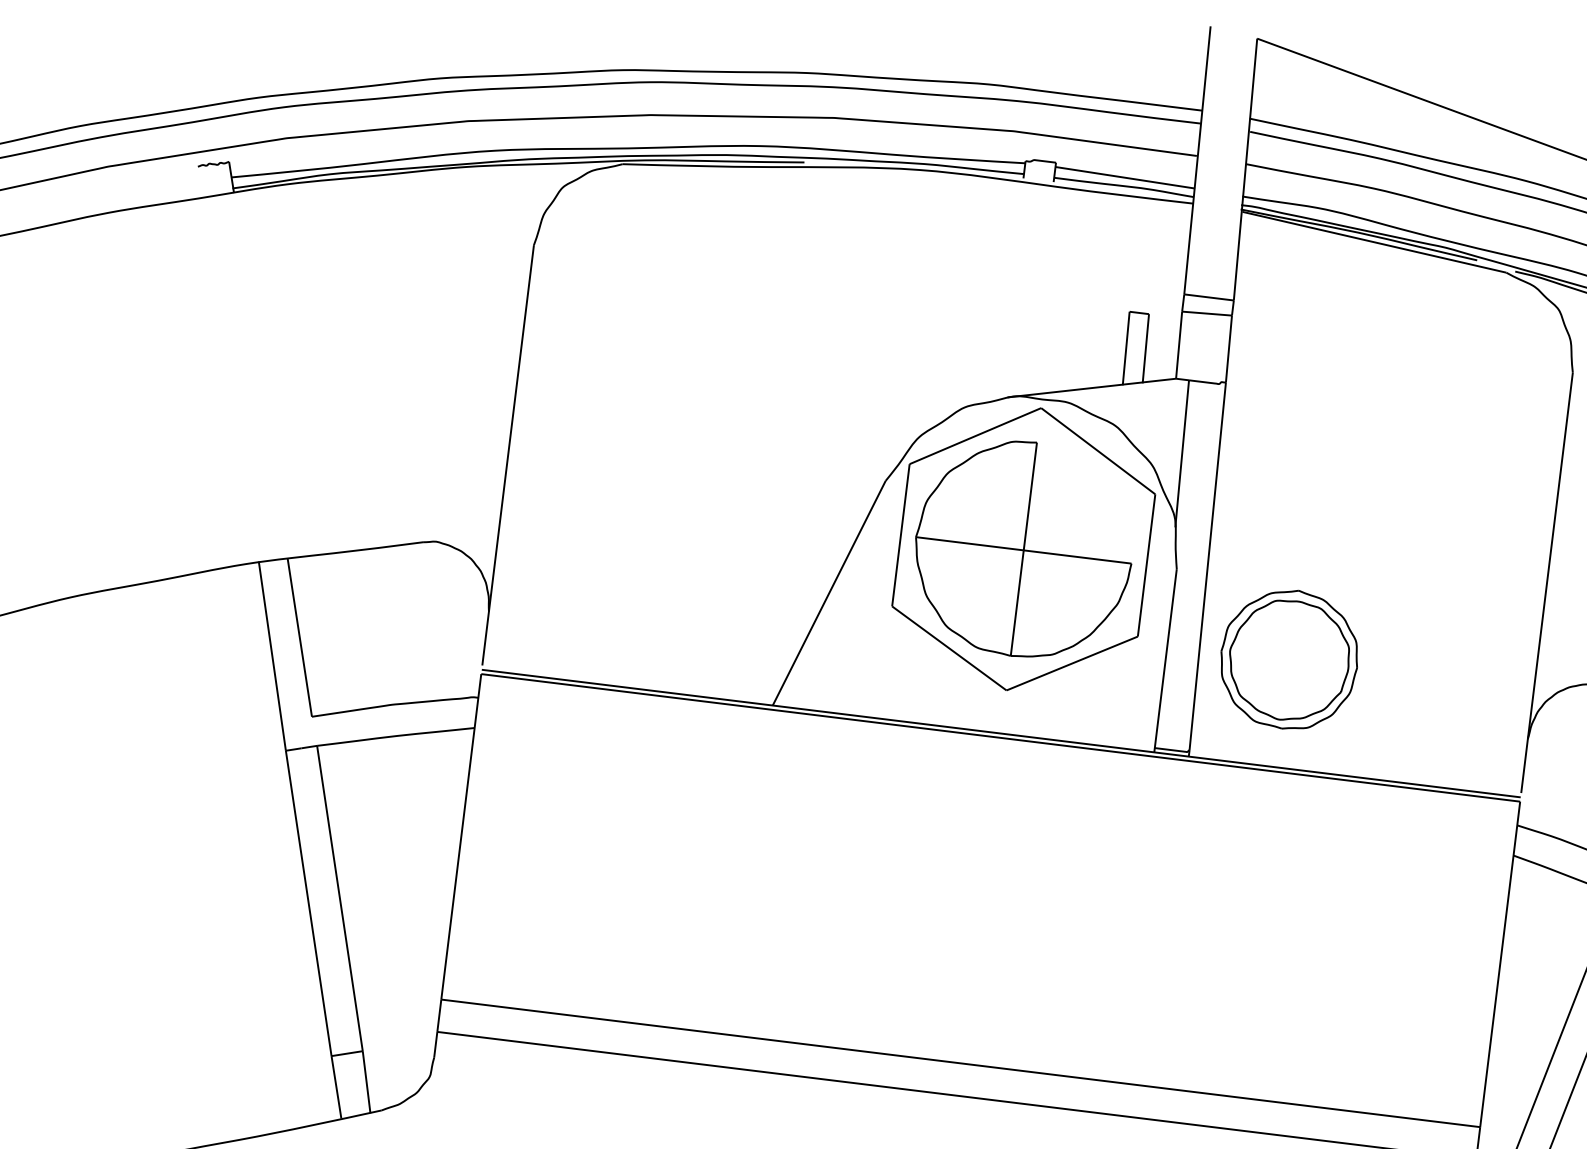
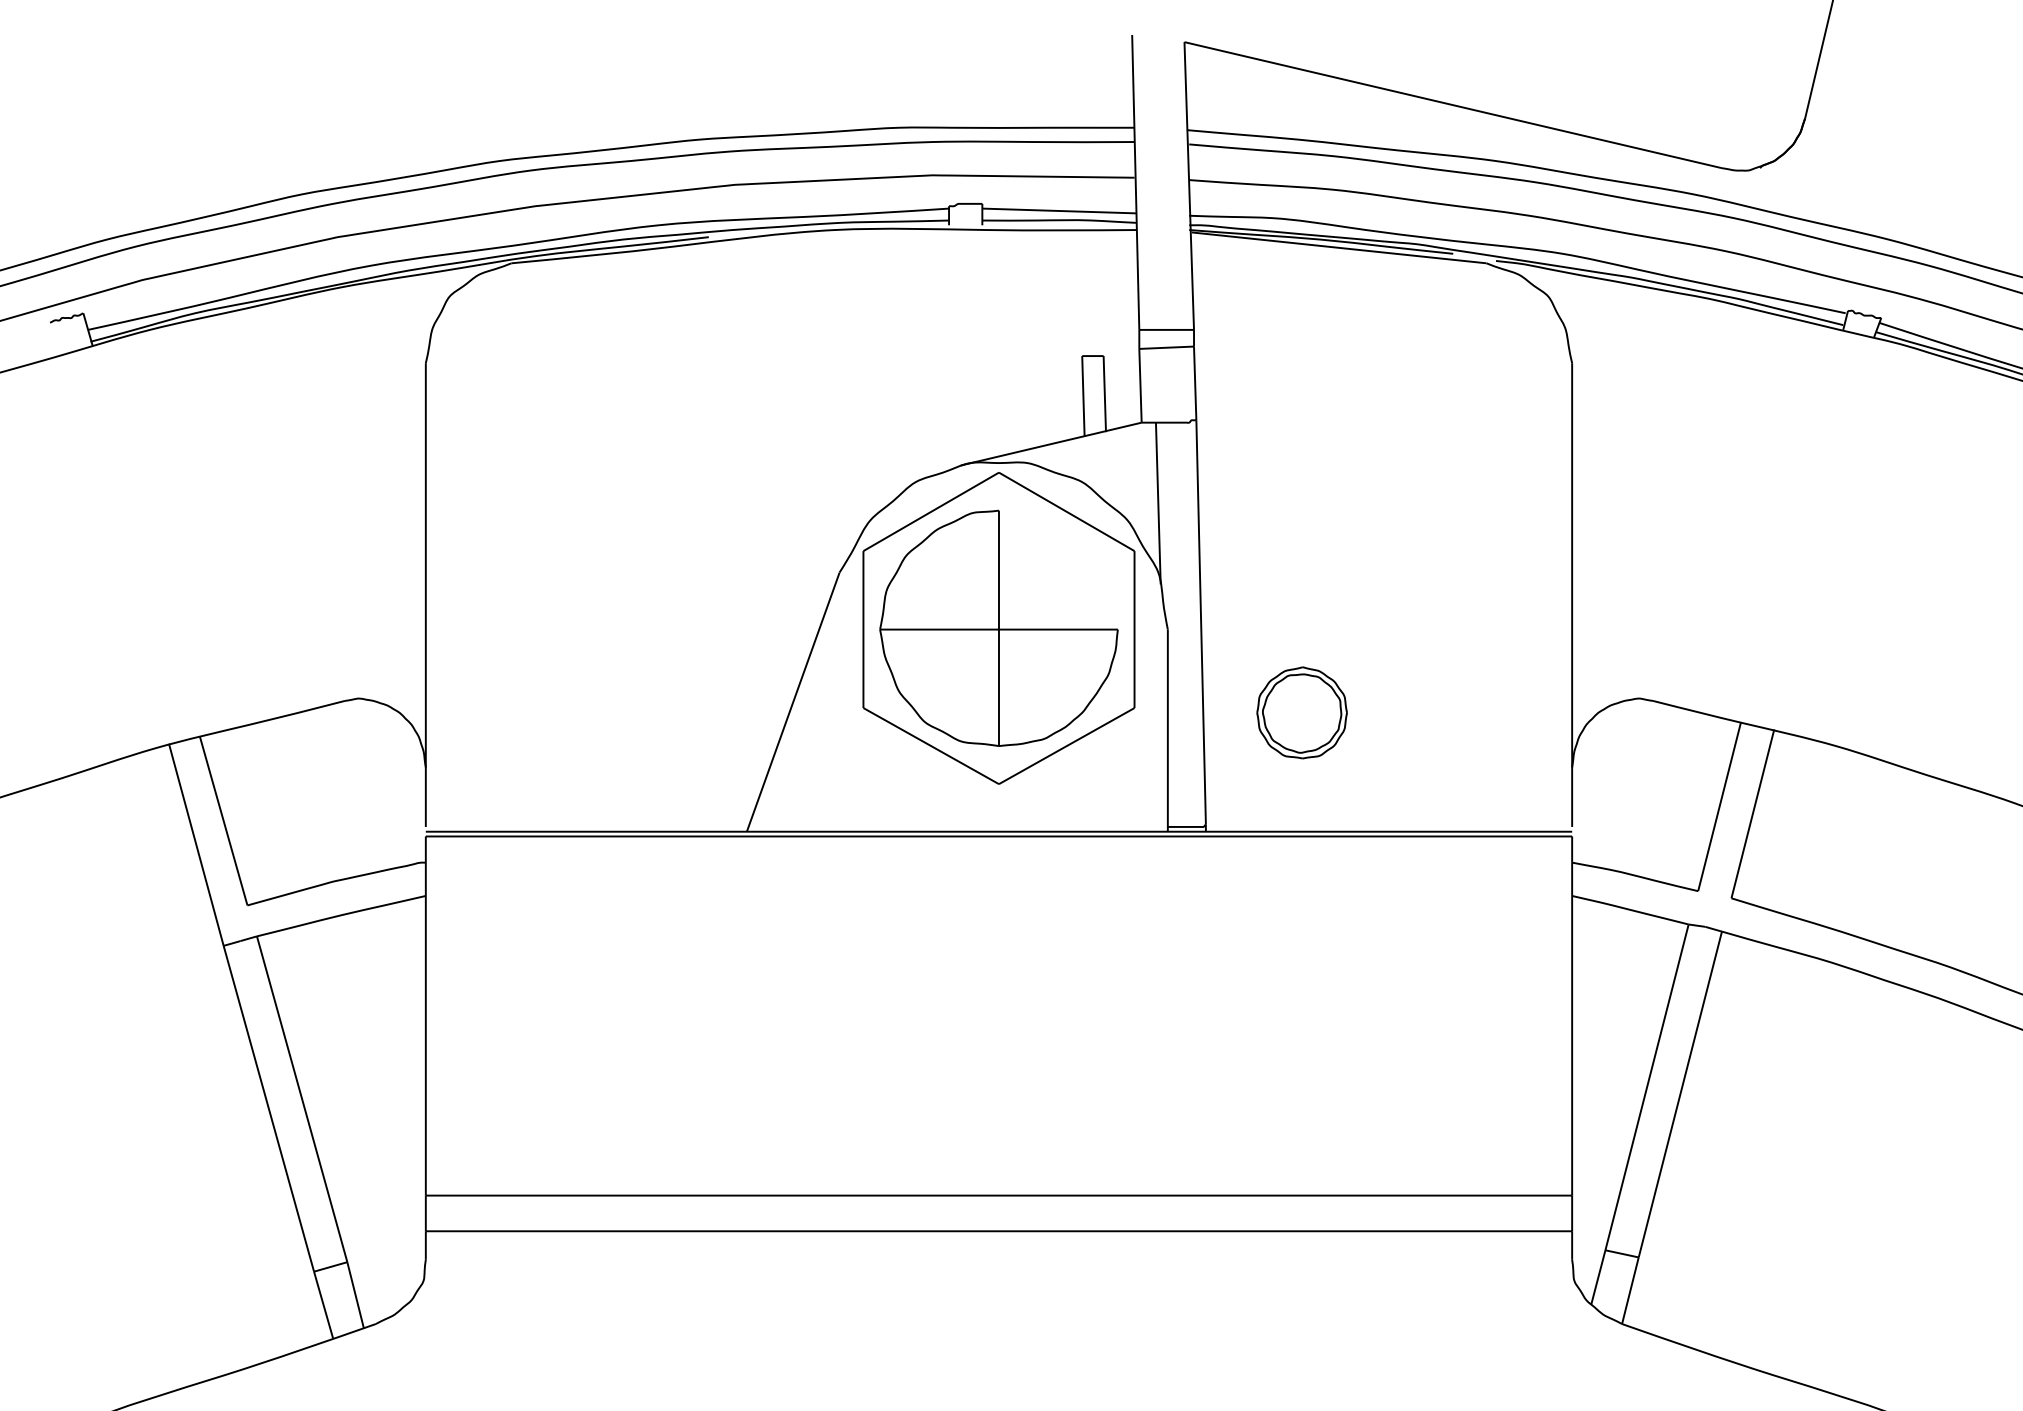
part: (1288, 659) -> (1301, 712), size x0.6

